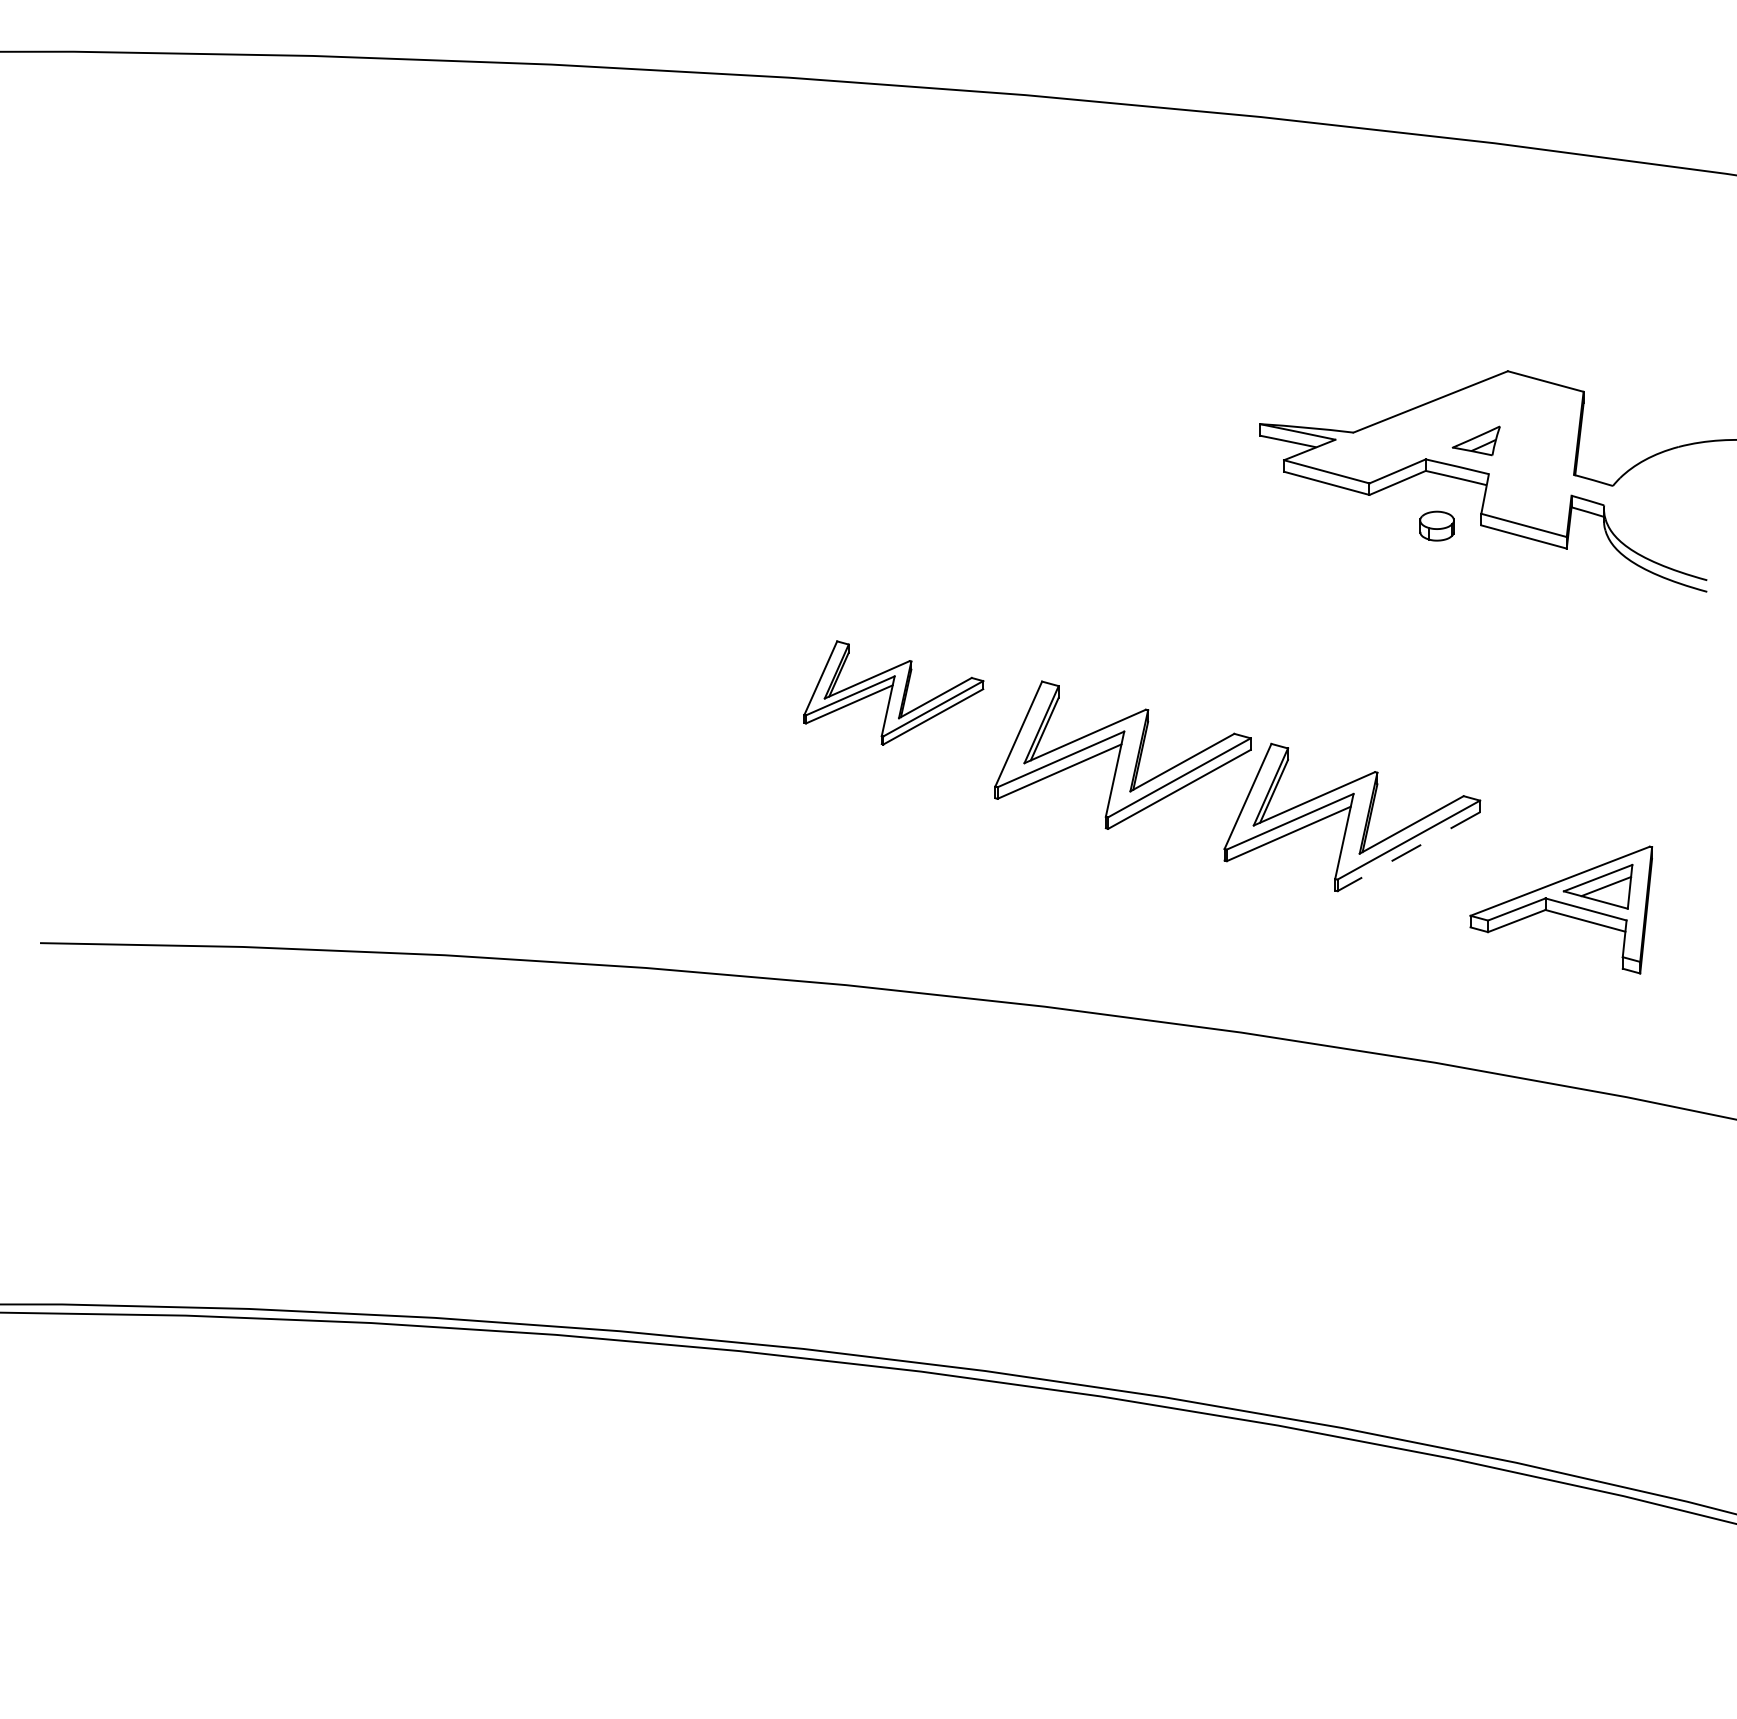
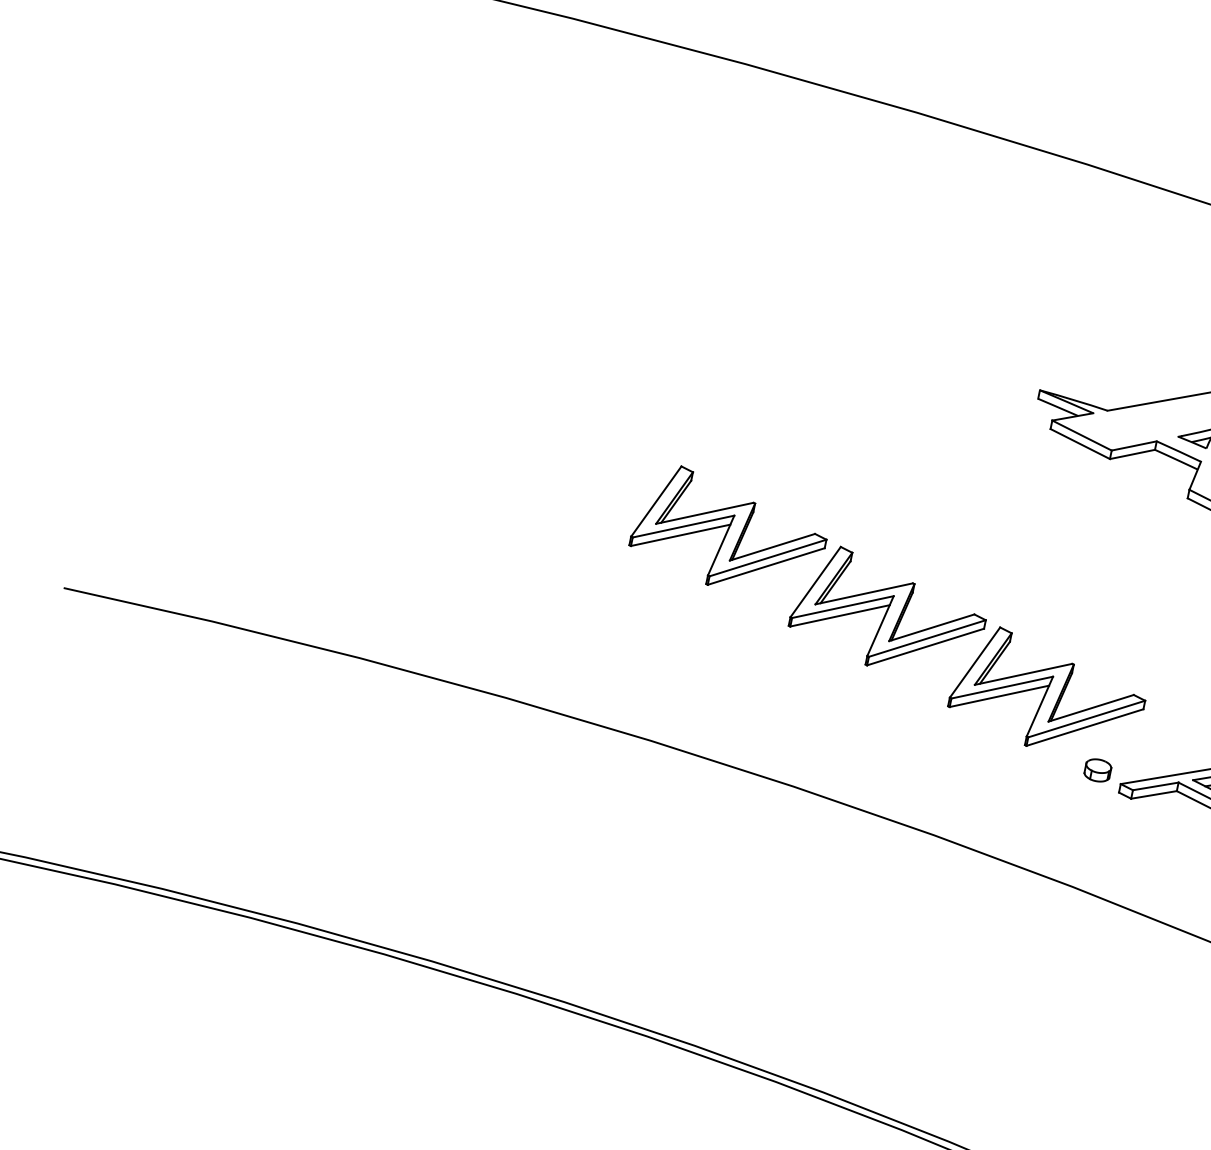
part: (1436, 525) -> (1097, 769), moved
part: (893, 692) -> (729, 532), size x1.43
line: (1408, 851) -> (1084, 727), dashed -> solid

